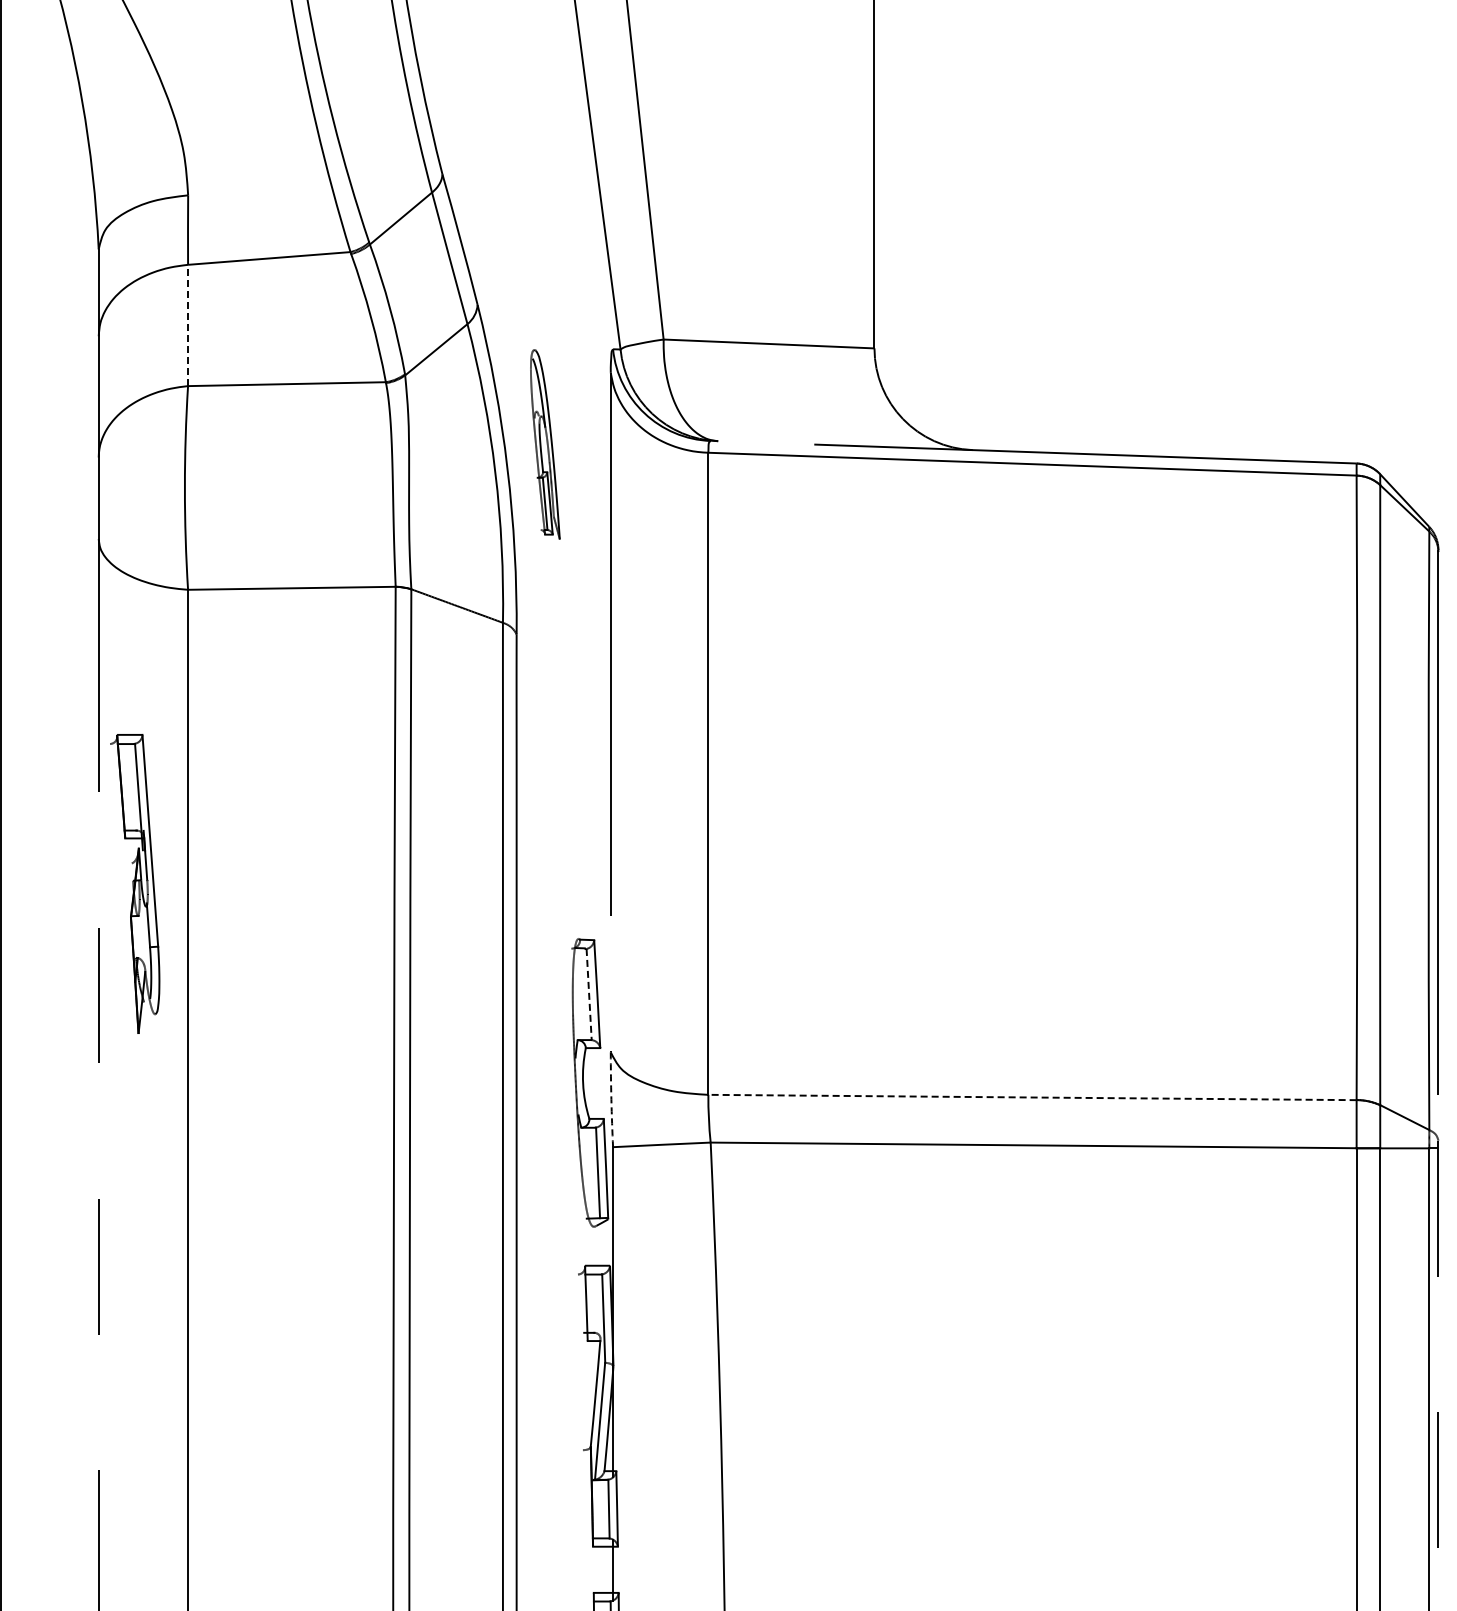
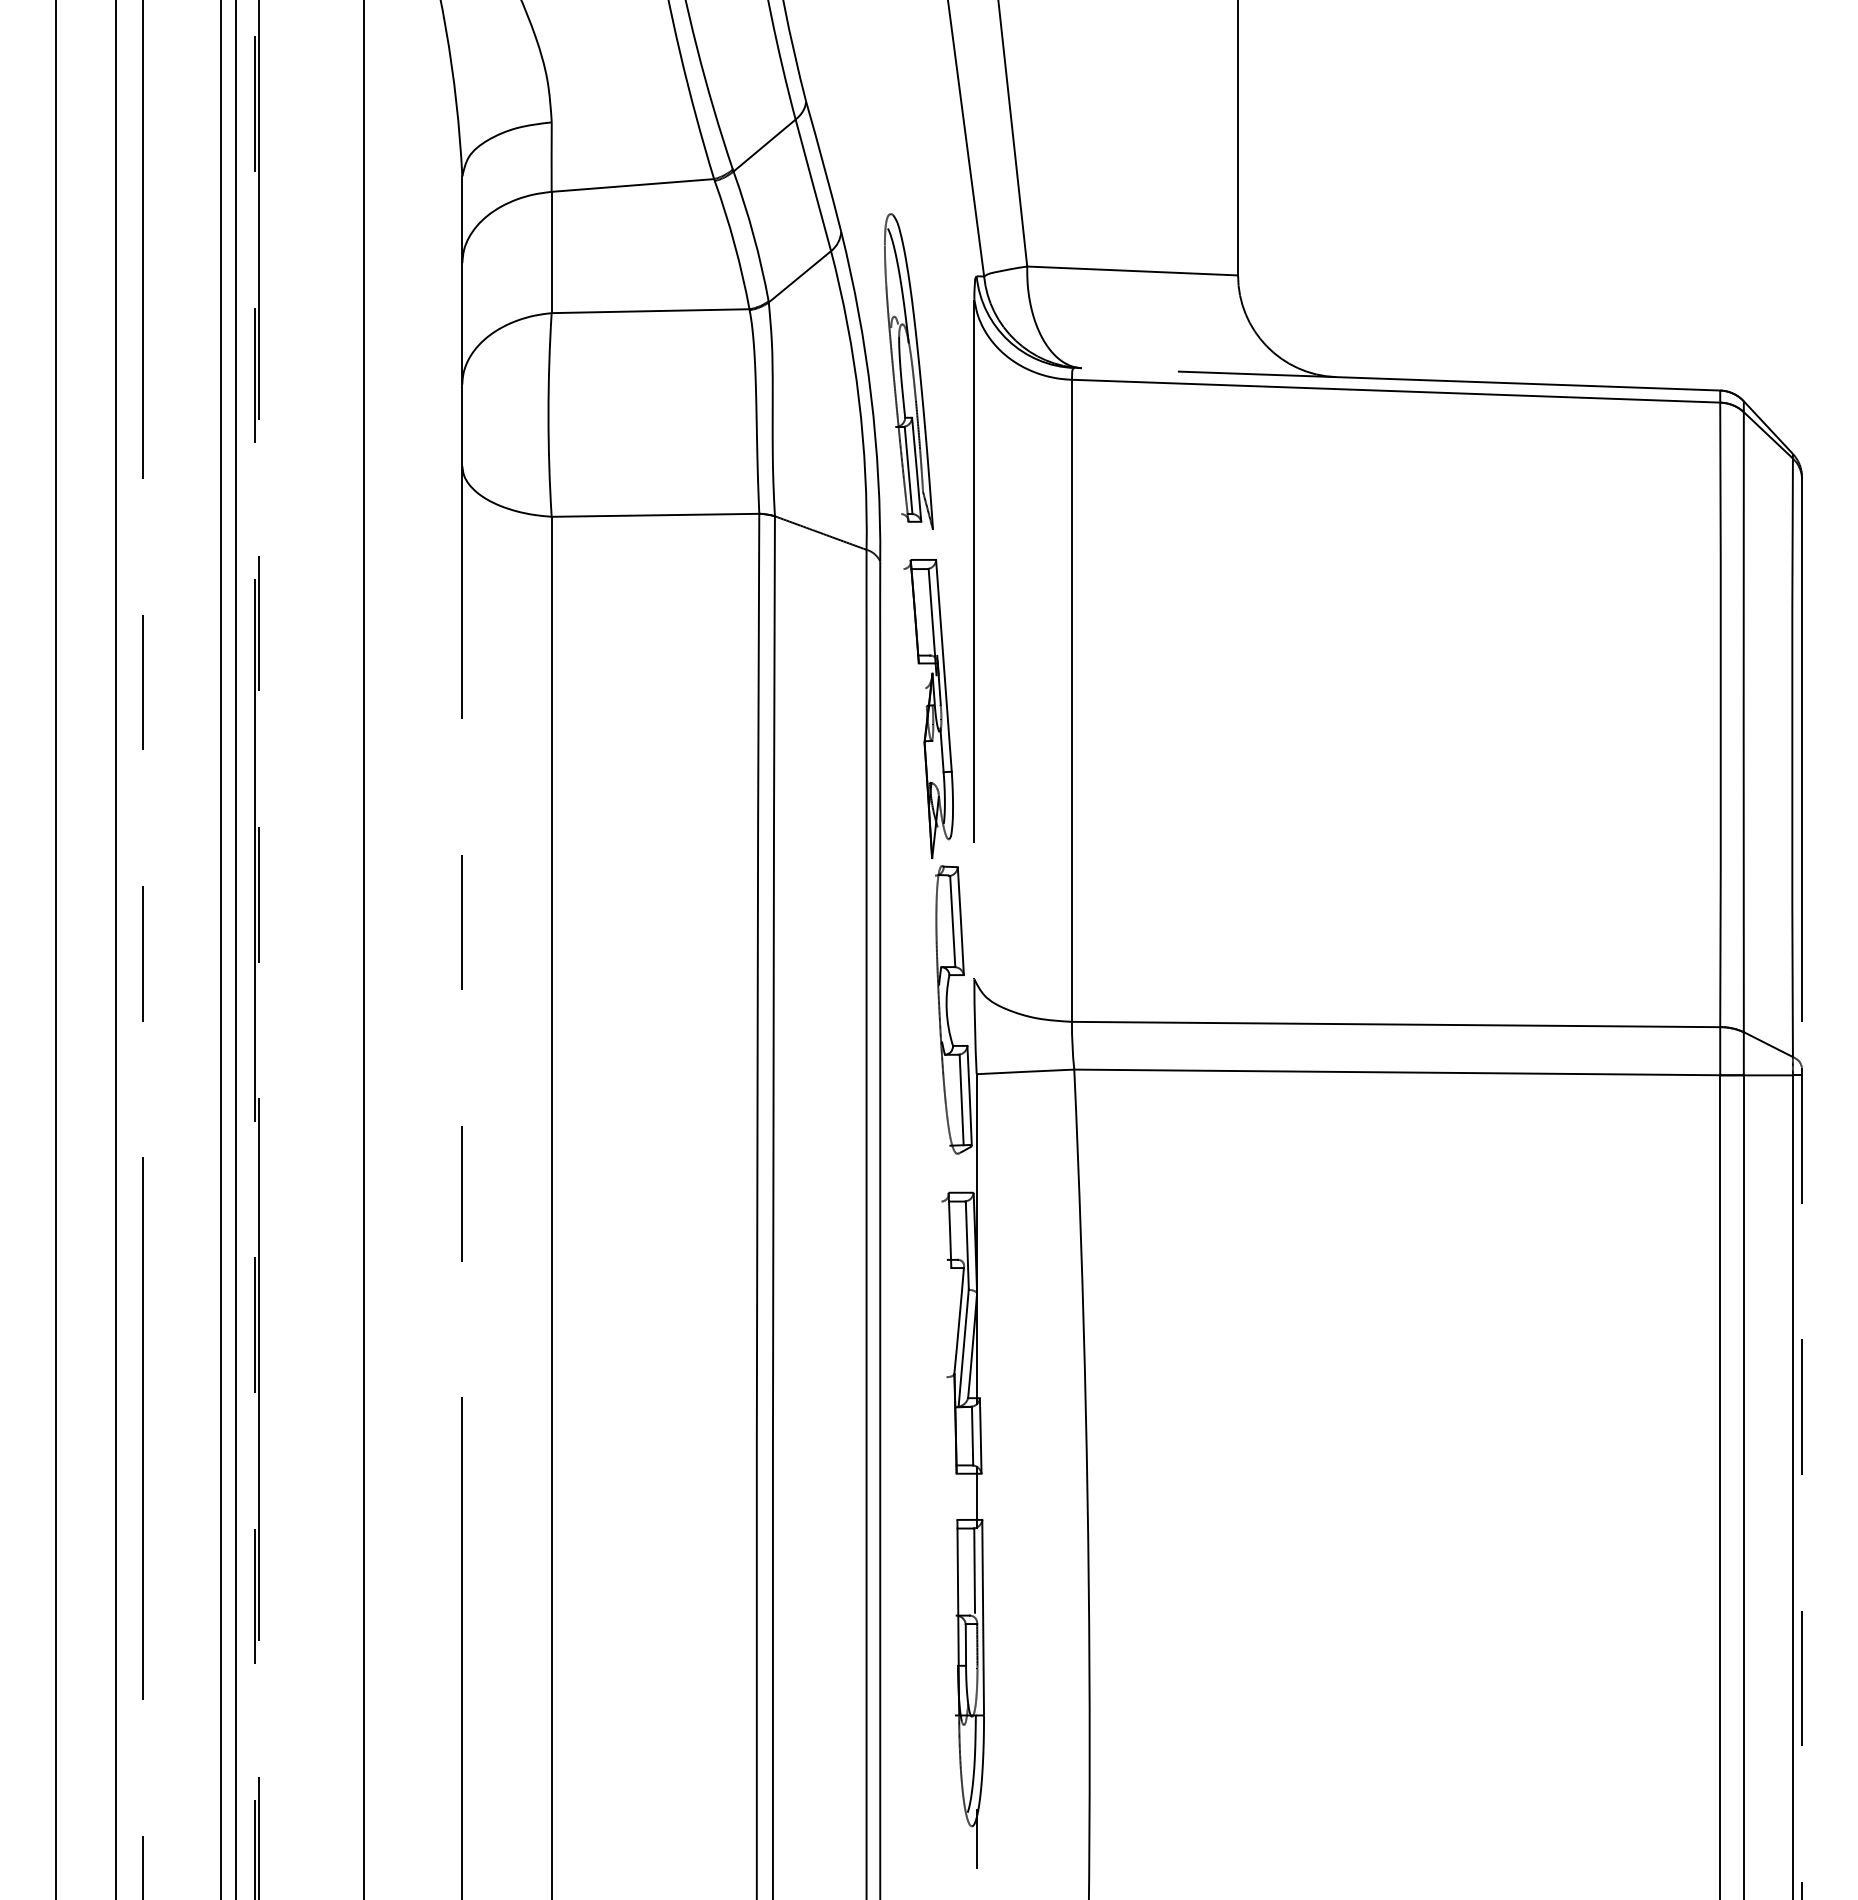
line: (187, 325) -> (551, 252), dashed -> solid
part: (544, 444) -> (908, 371), size x1.67
part: (134, 883) -> (928, 708), moved
line: (588, 994) -> (952, 921), dashed -> solid
line: (1031, 1097) -> (1395, 1024), dashed -> solid
arc: (611, 1099) -> (975, 1026), dashed -> solid

